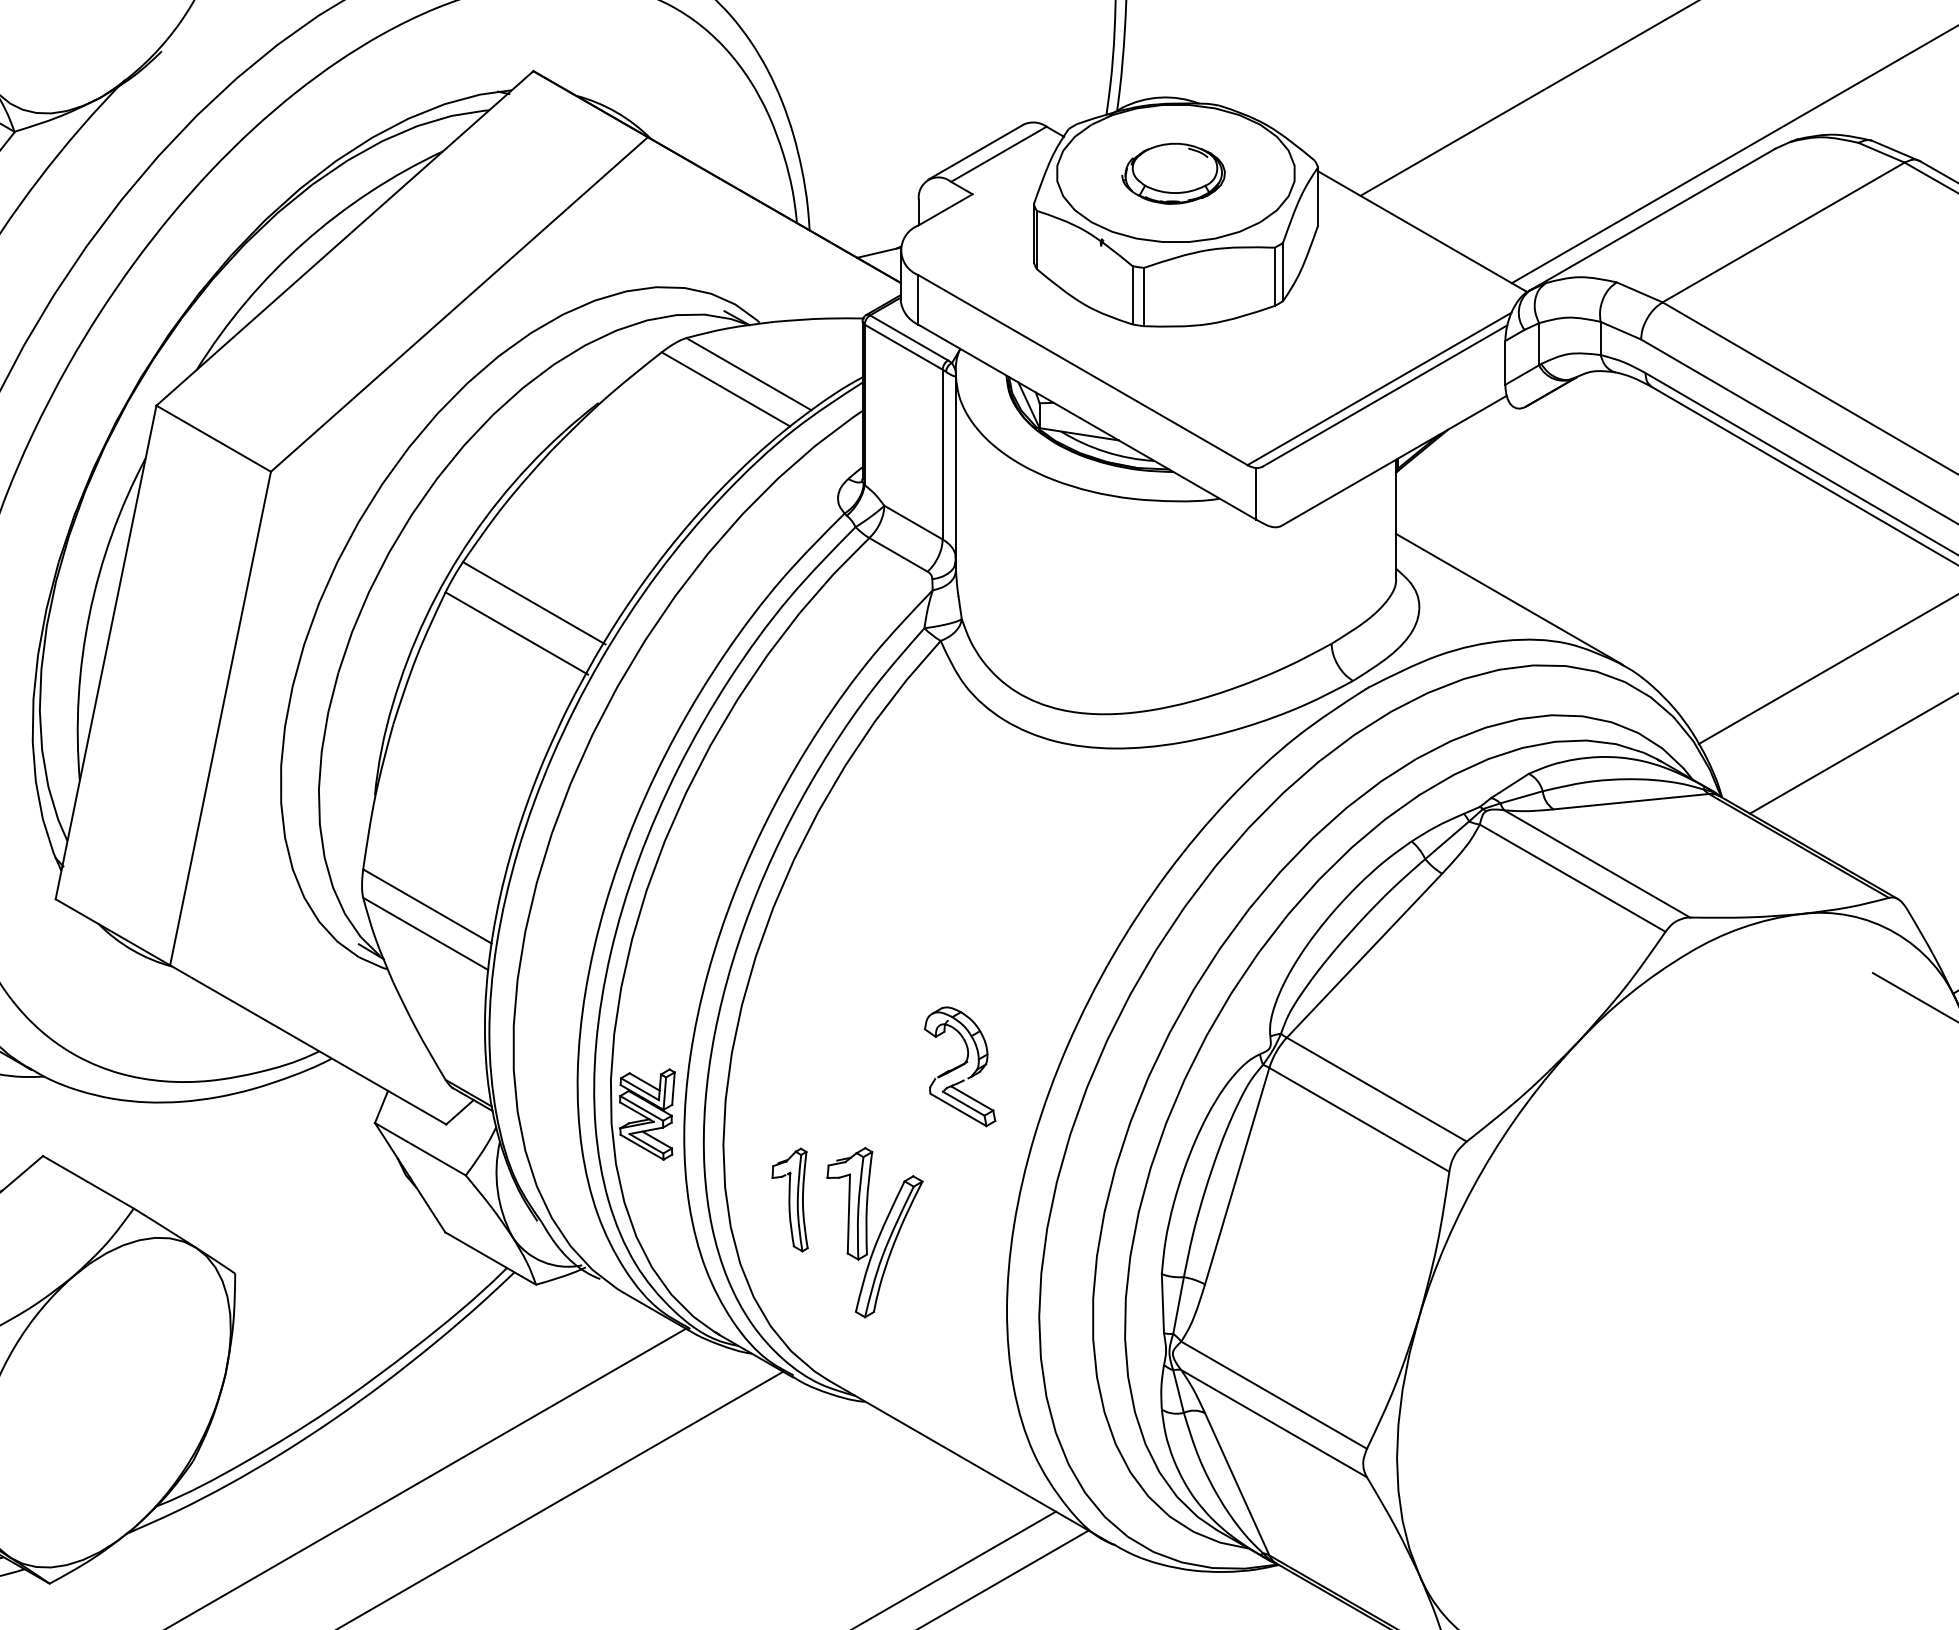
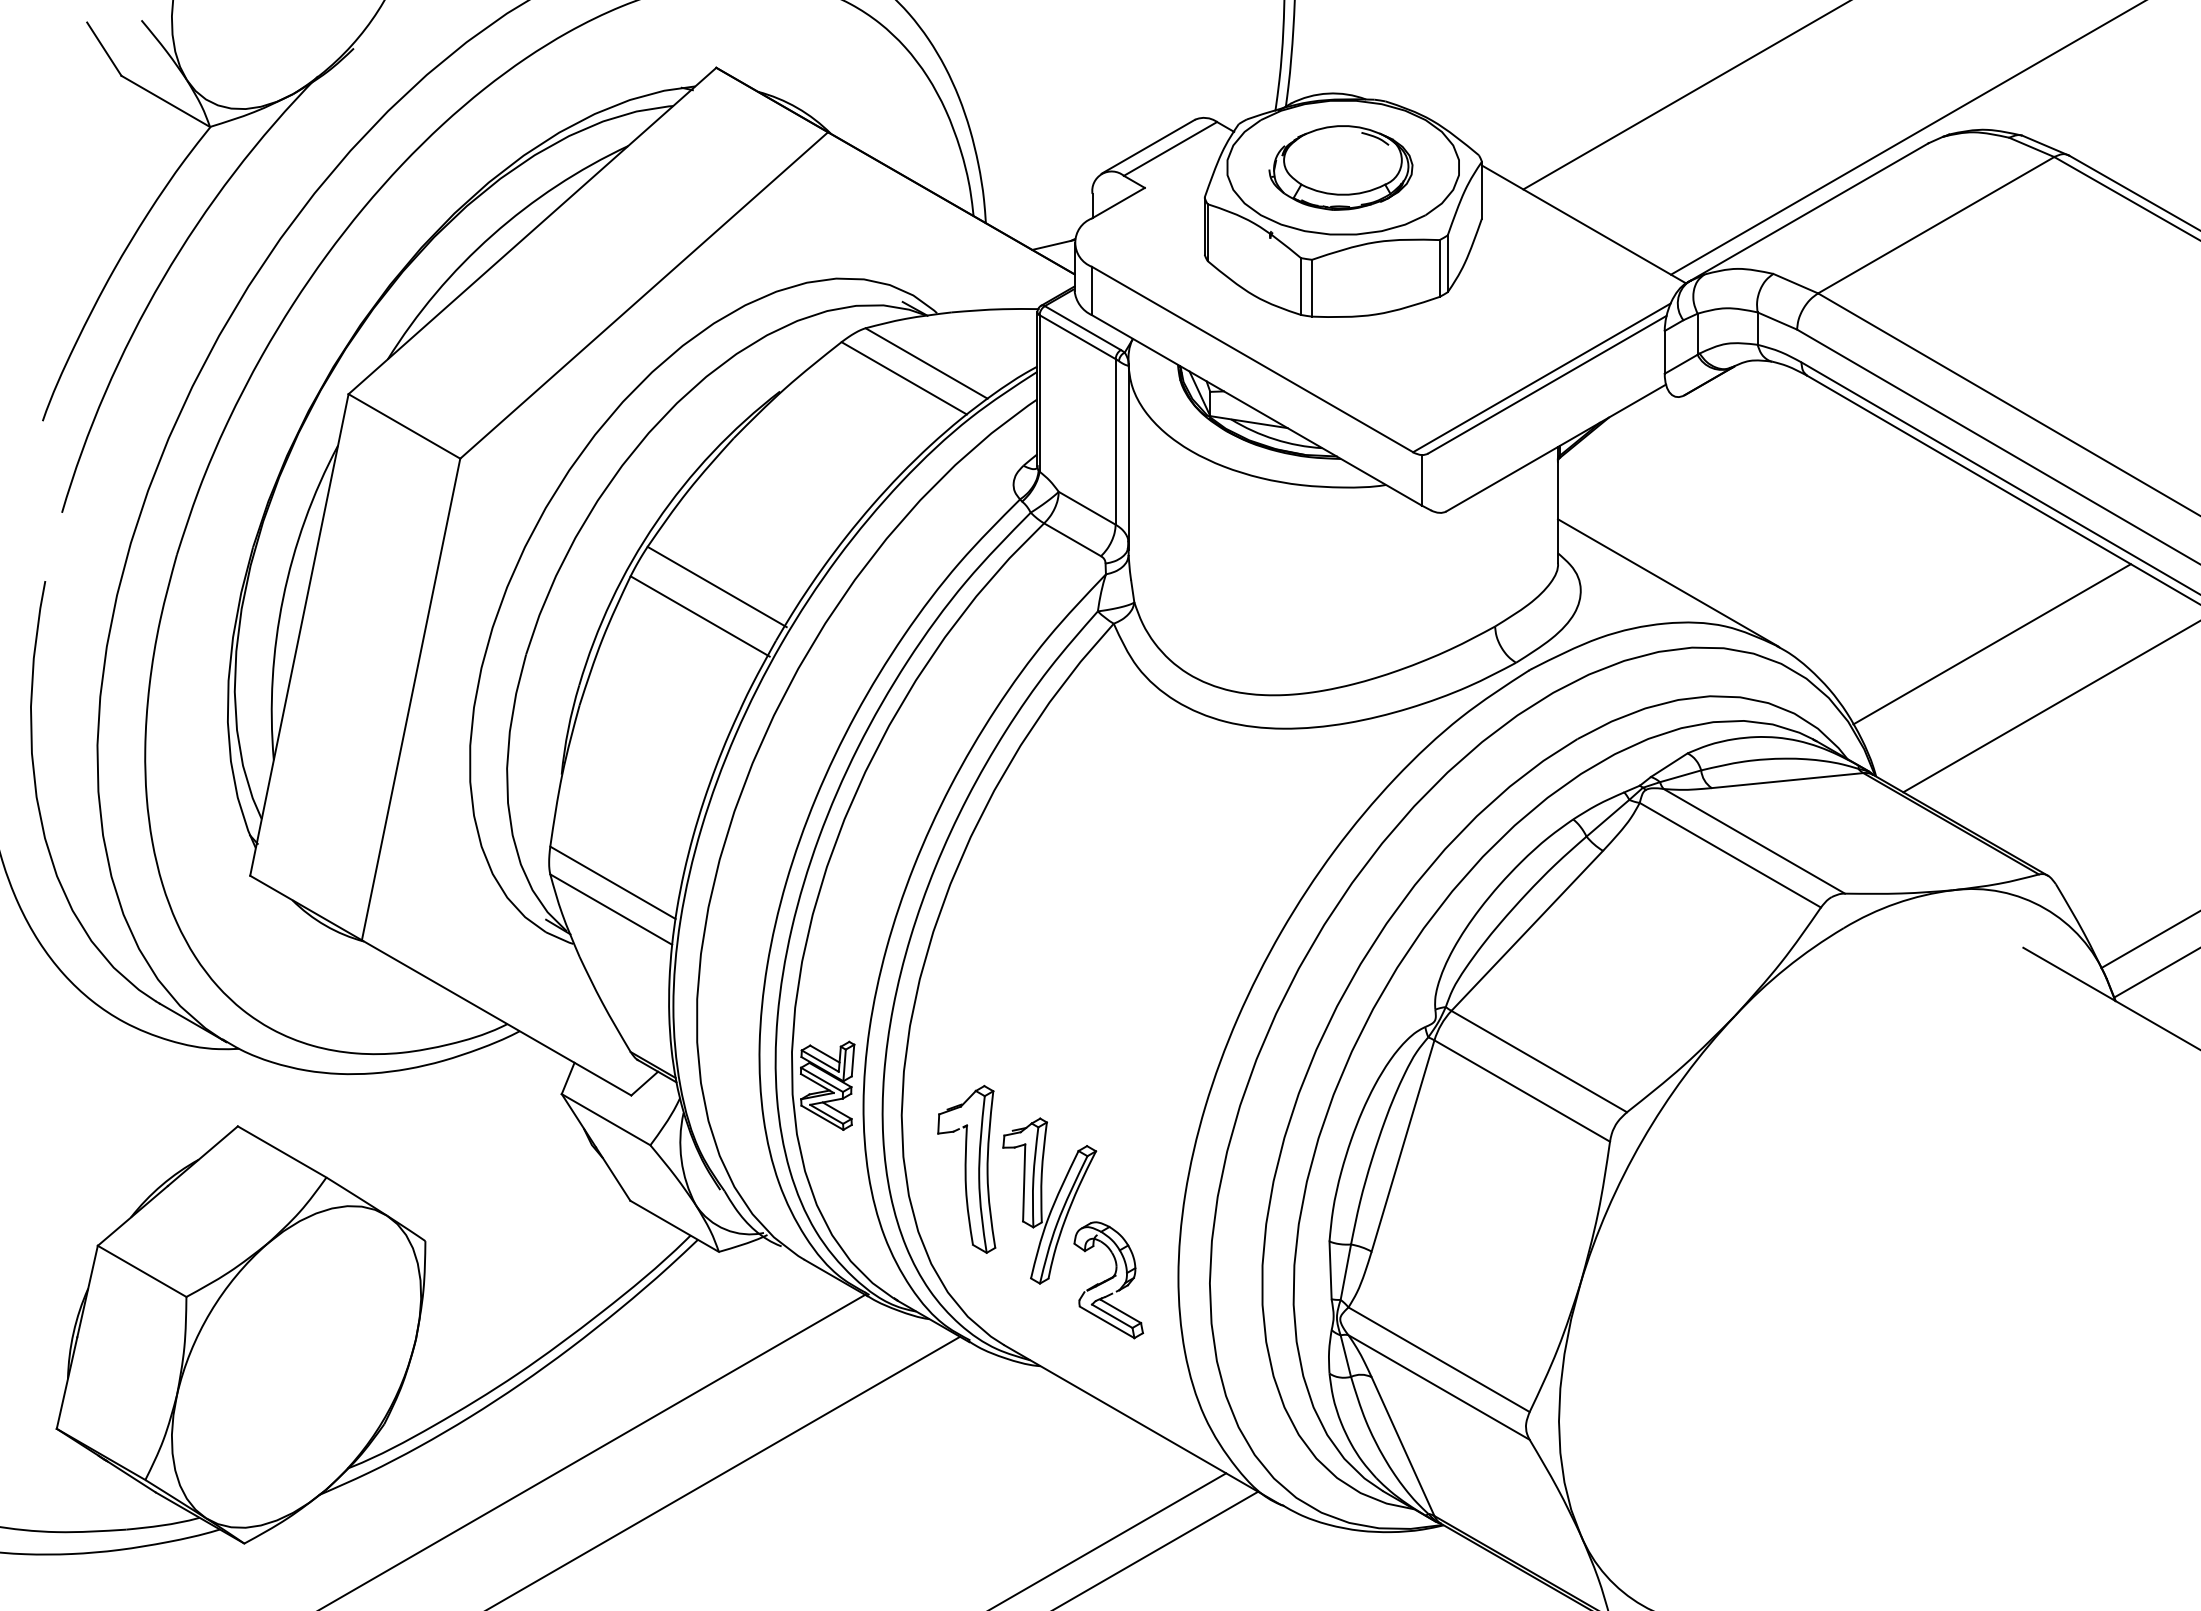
part: (1173, 173) -> (1340, 167), size x1.43
part: (959, 1067) -> (1108, 1280), moved
part: (789, 1199) -> (966, 1168), size x1.67

